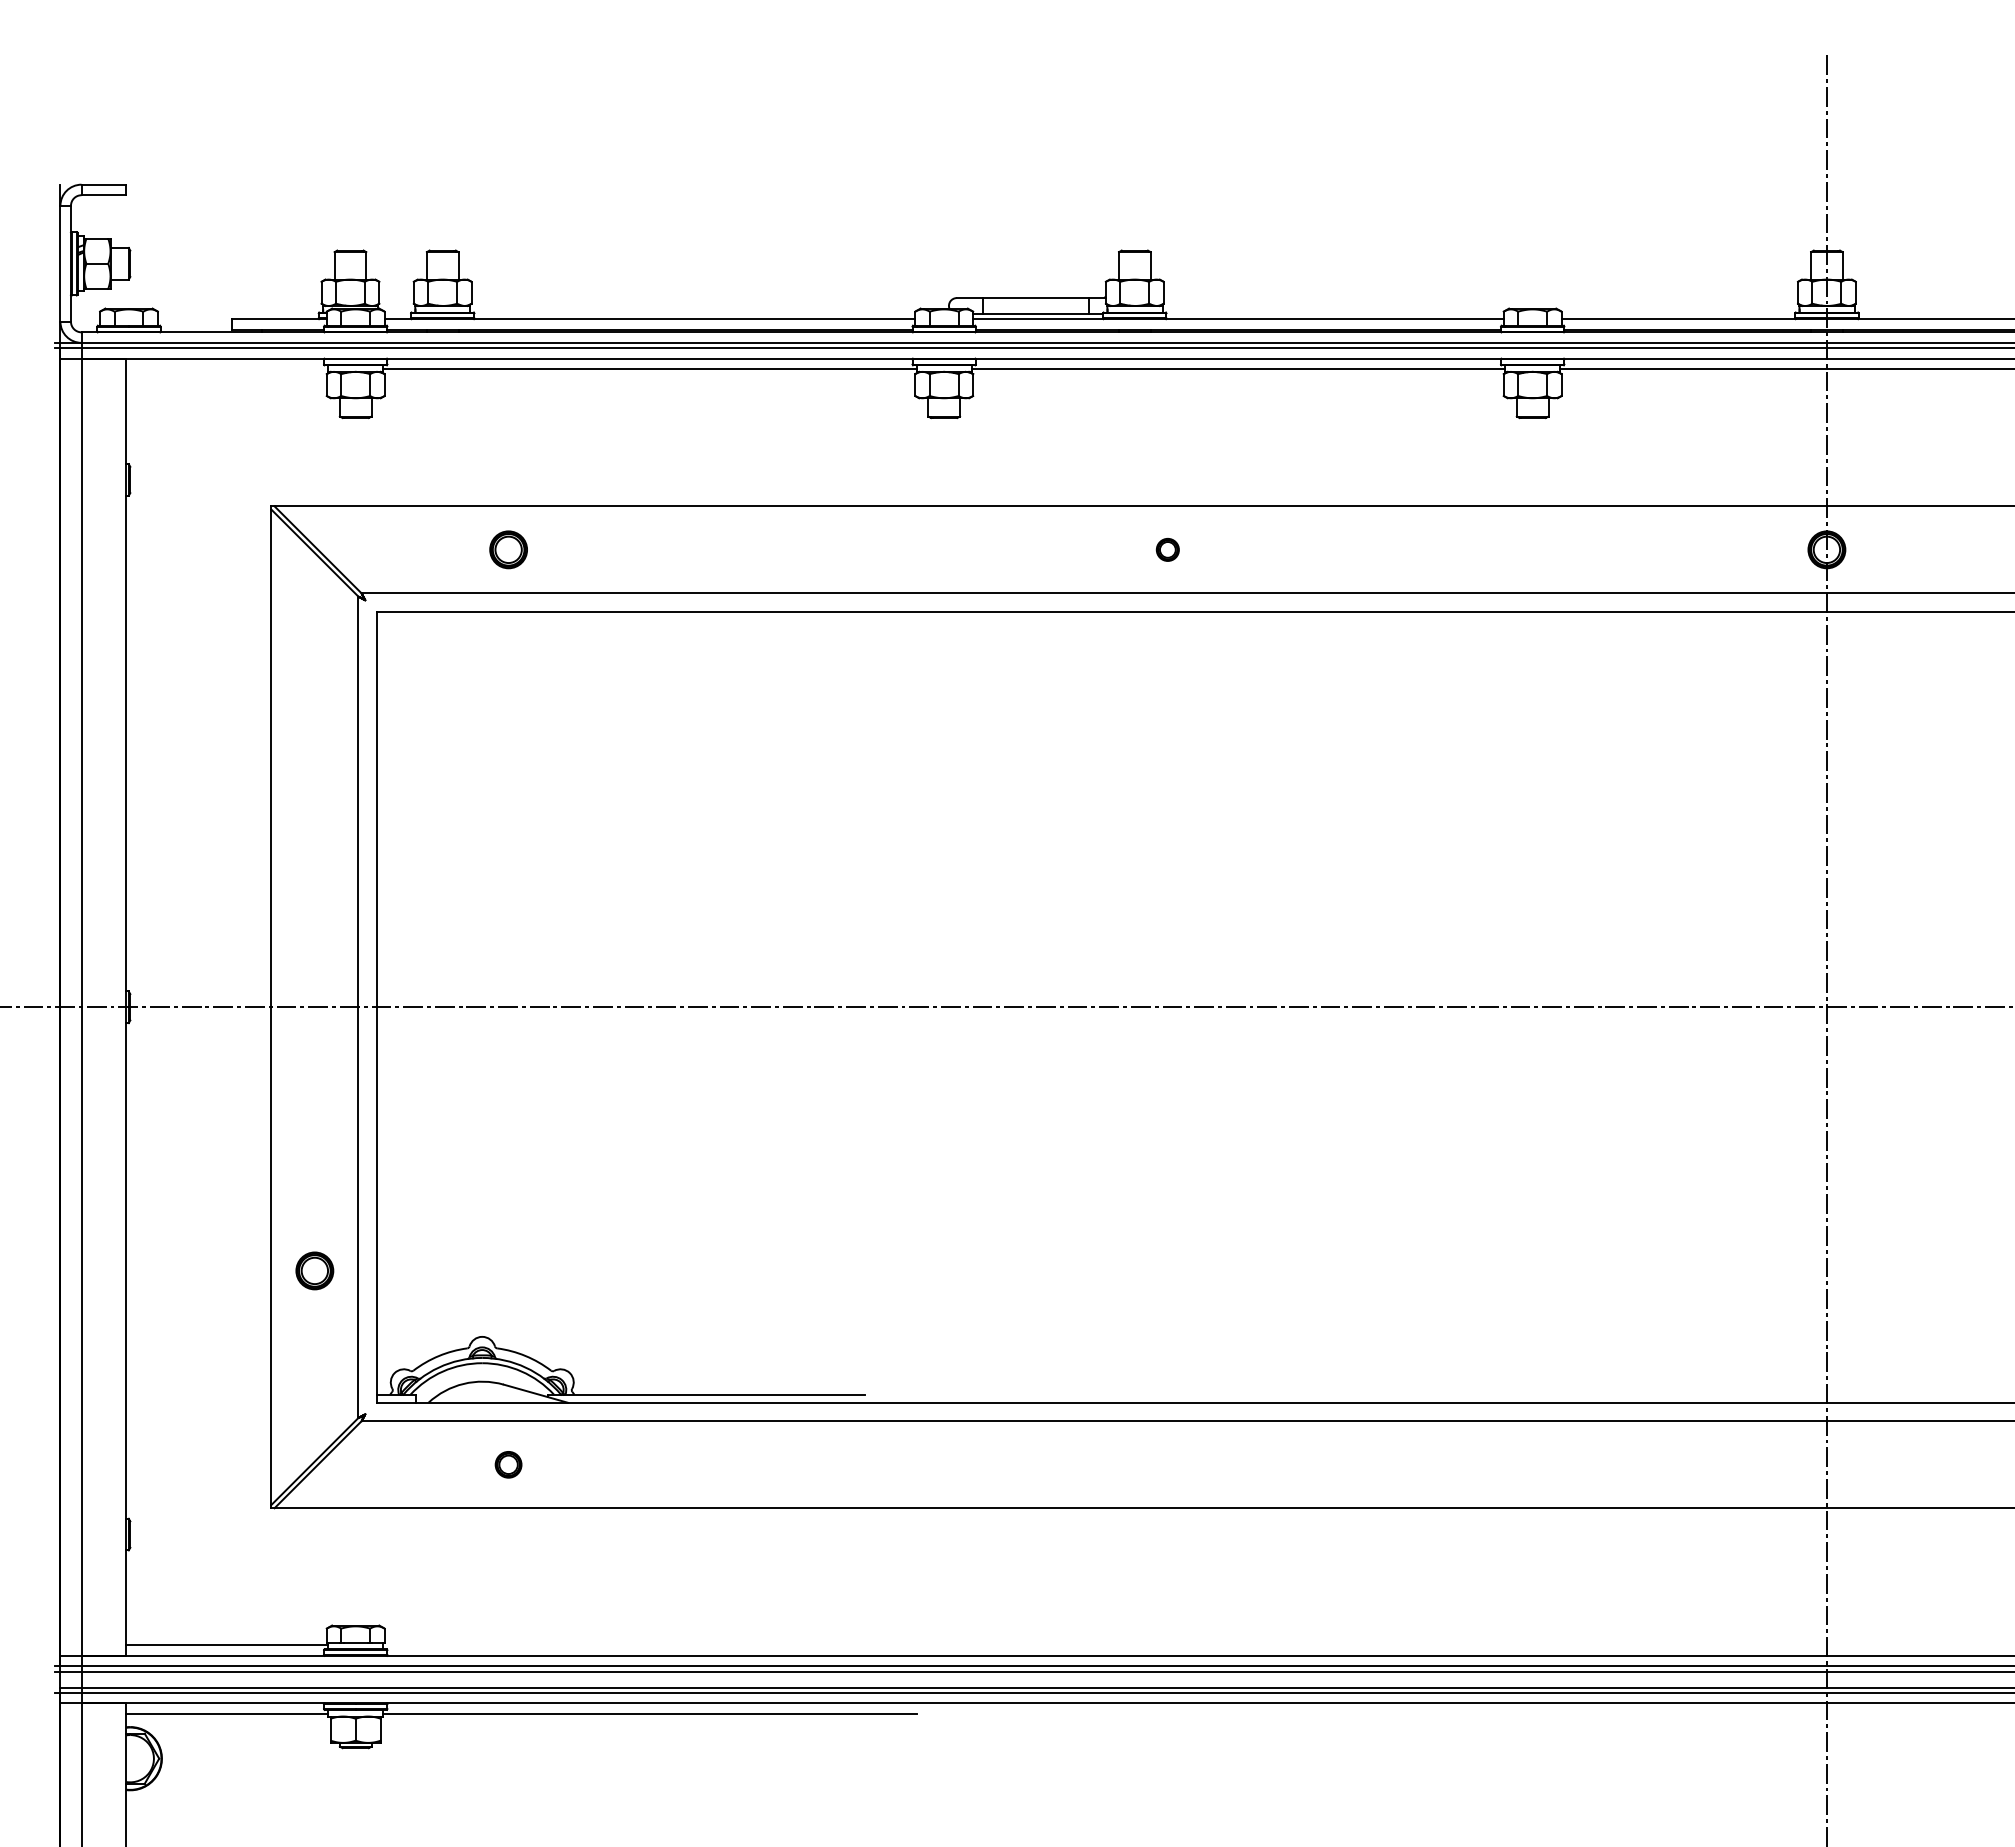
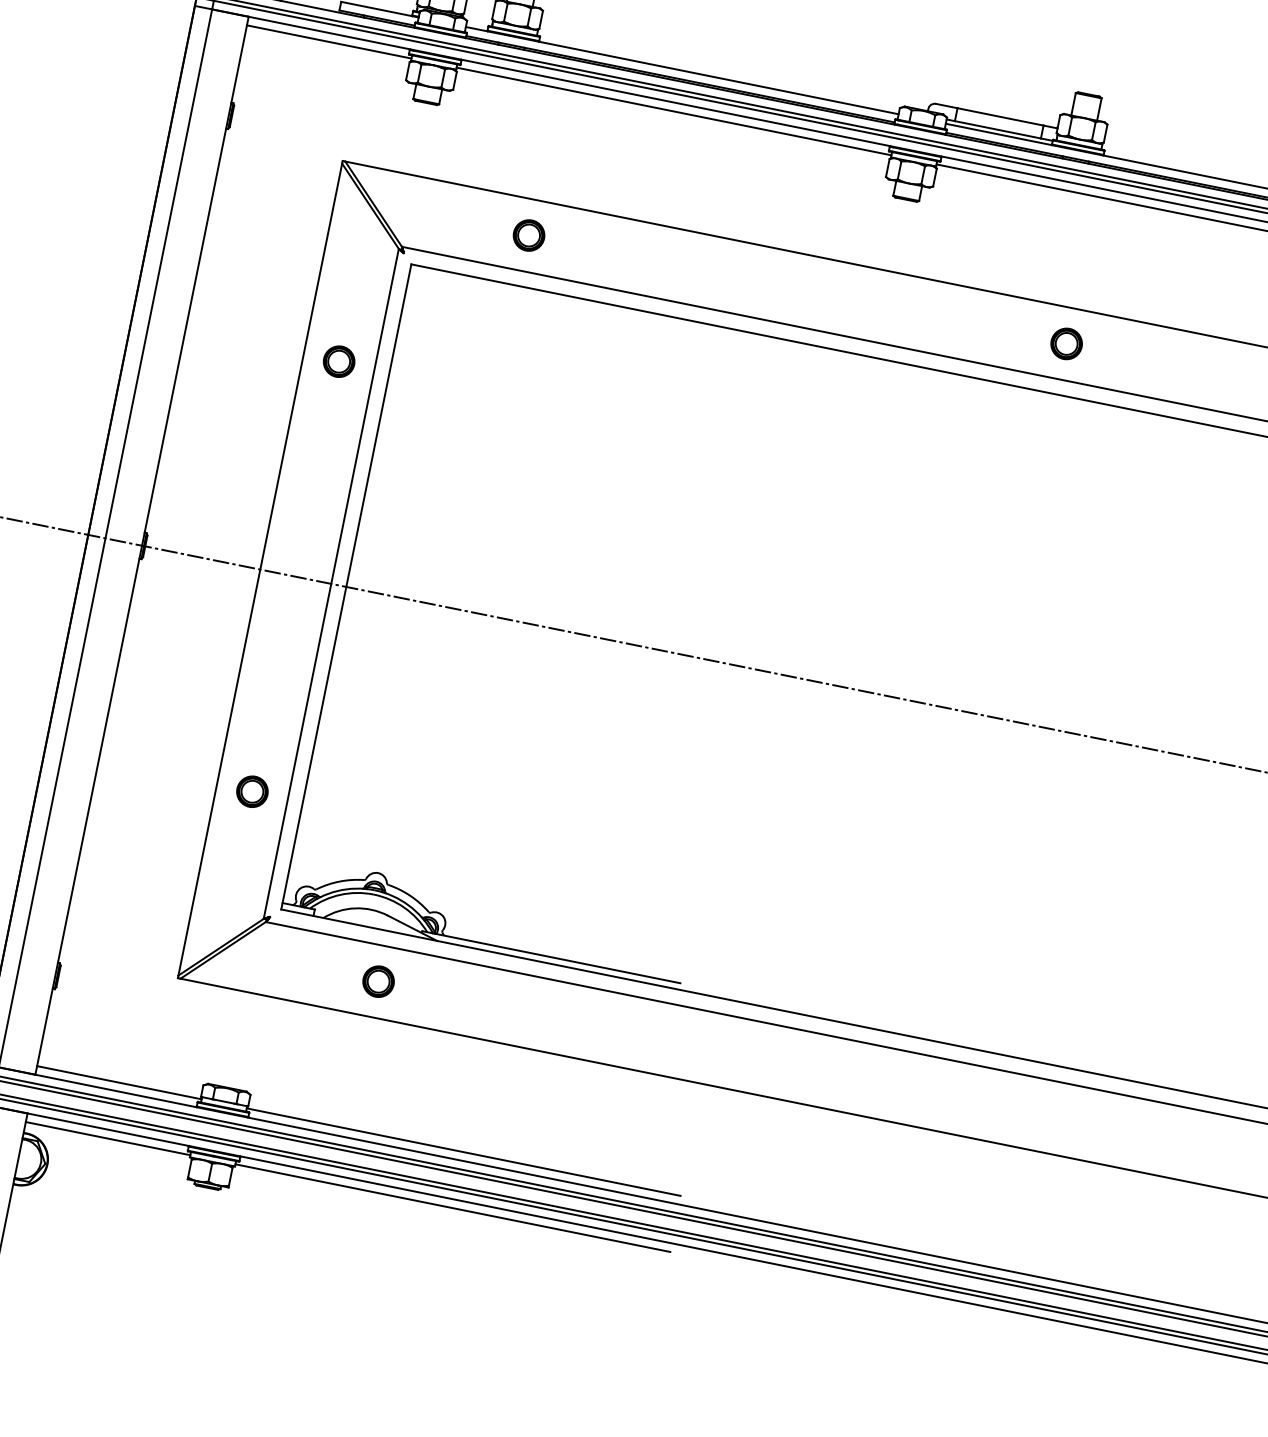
line: (227, 369) -> (329, 42), added
part: (1167, 549) -> (1066, 343), size x1.67
part: (314, 743) -> (338, 361), added
part: (508, 1464) -> (378, 981), size x1.43
line: (649, 1645) -> (463, 1152), added

